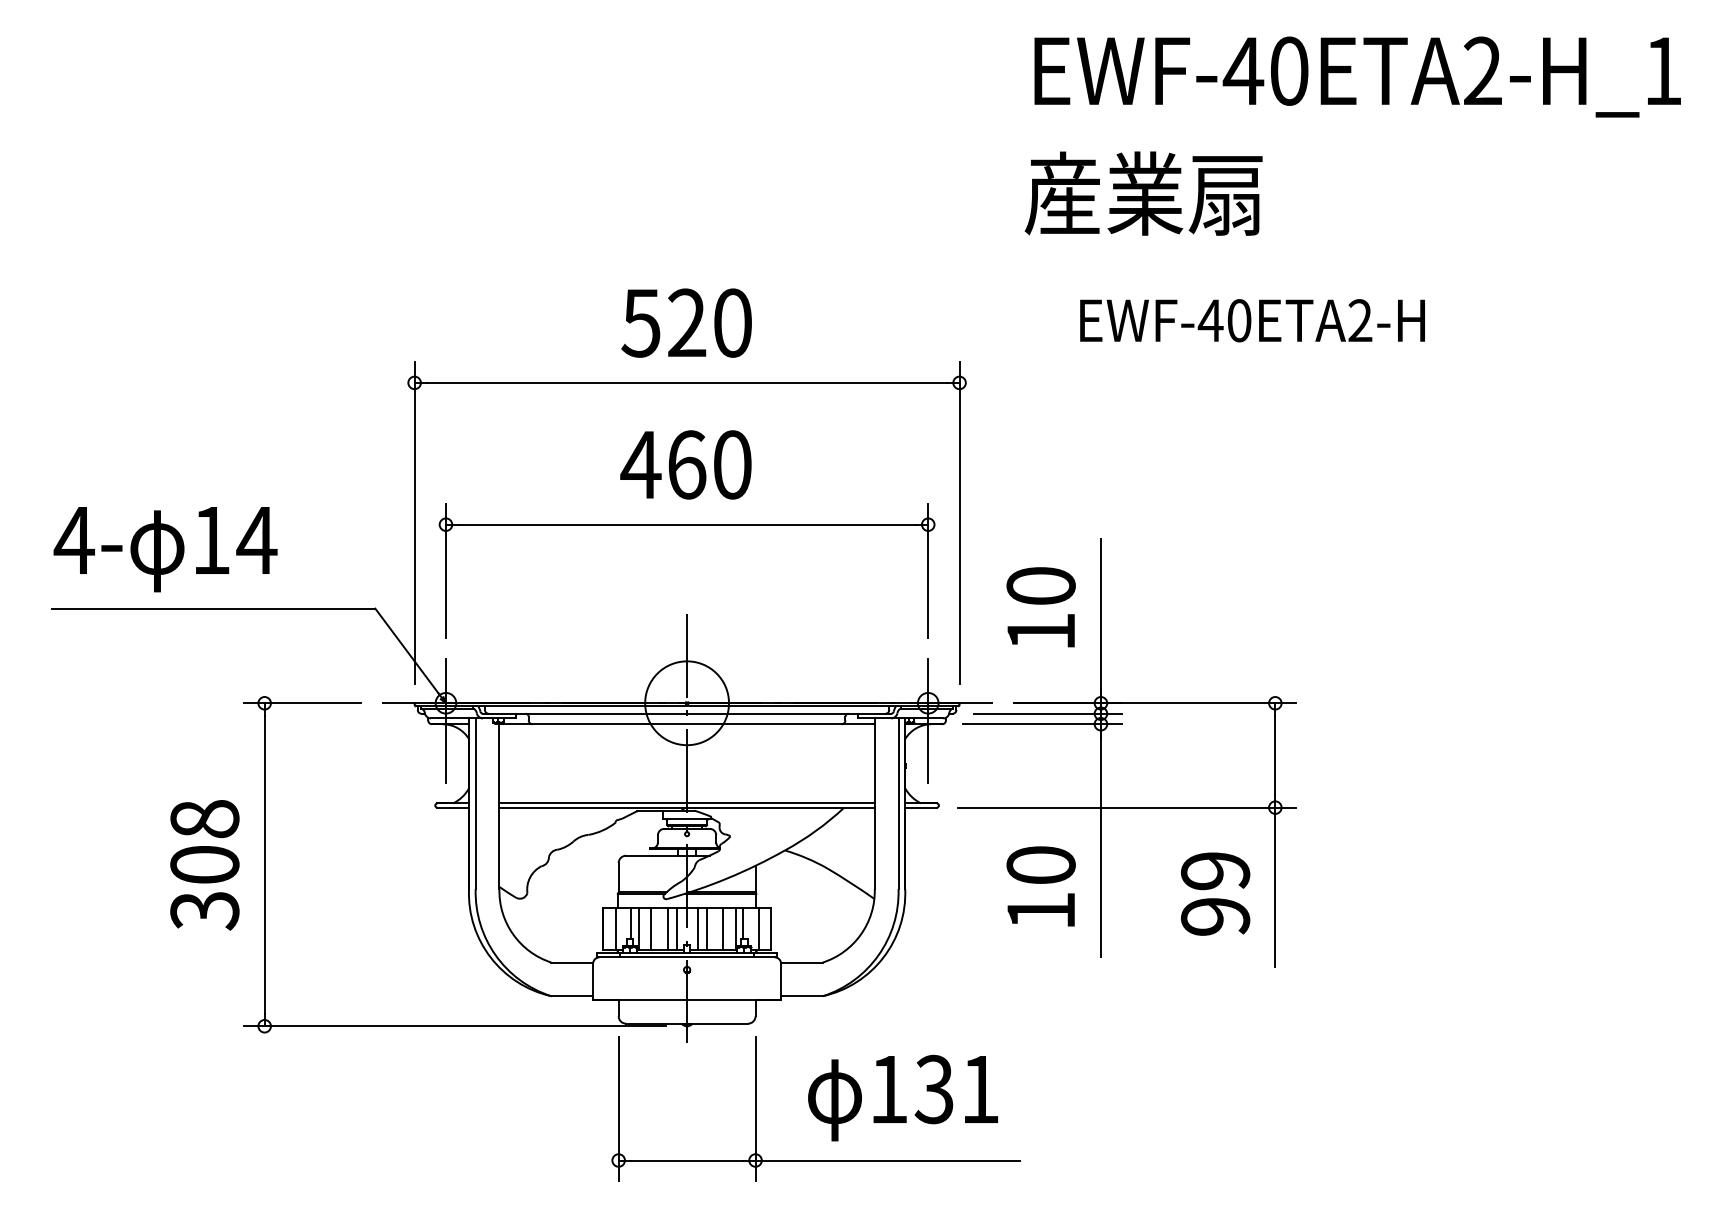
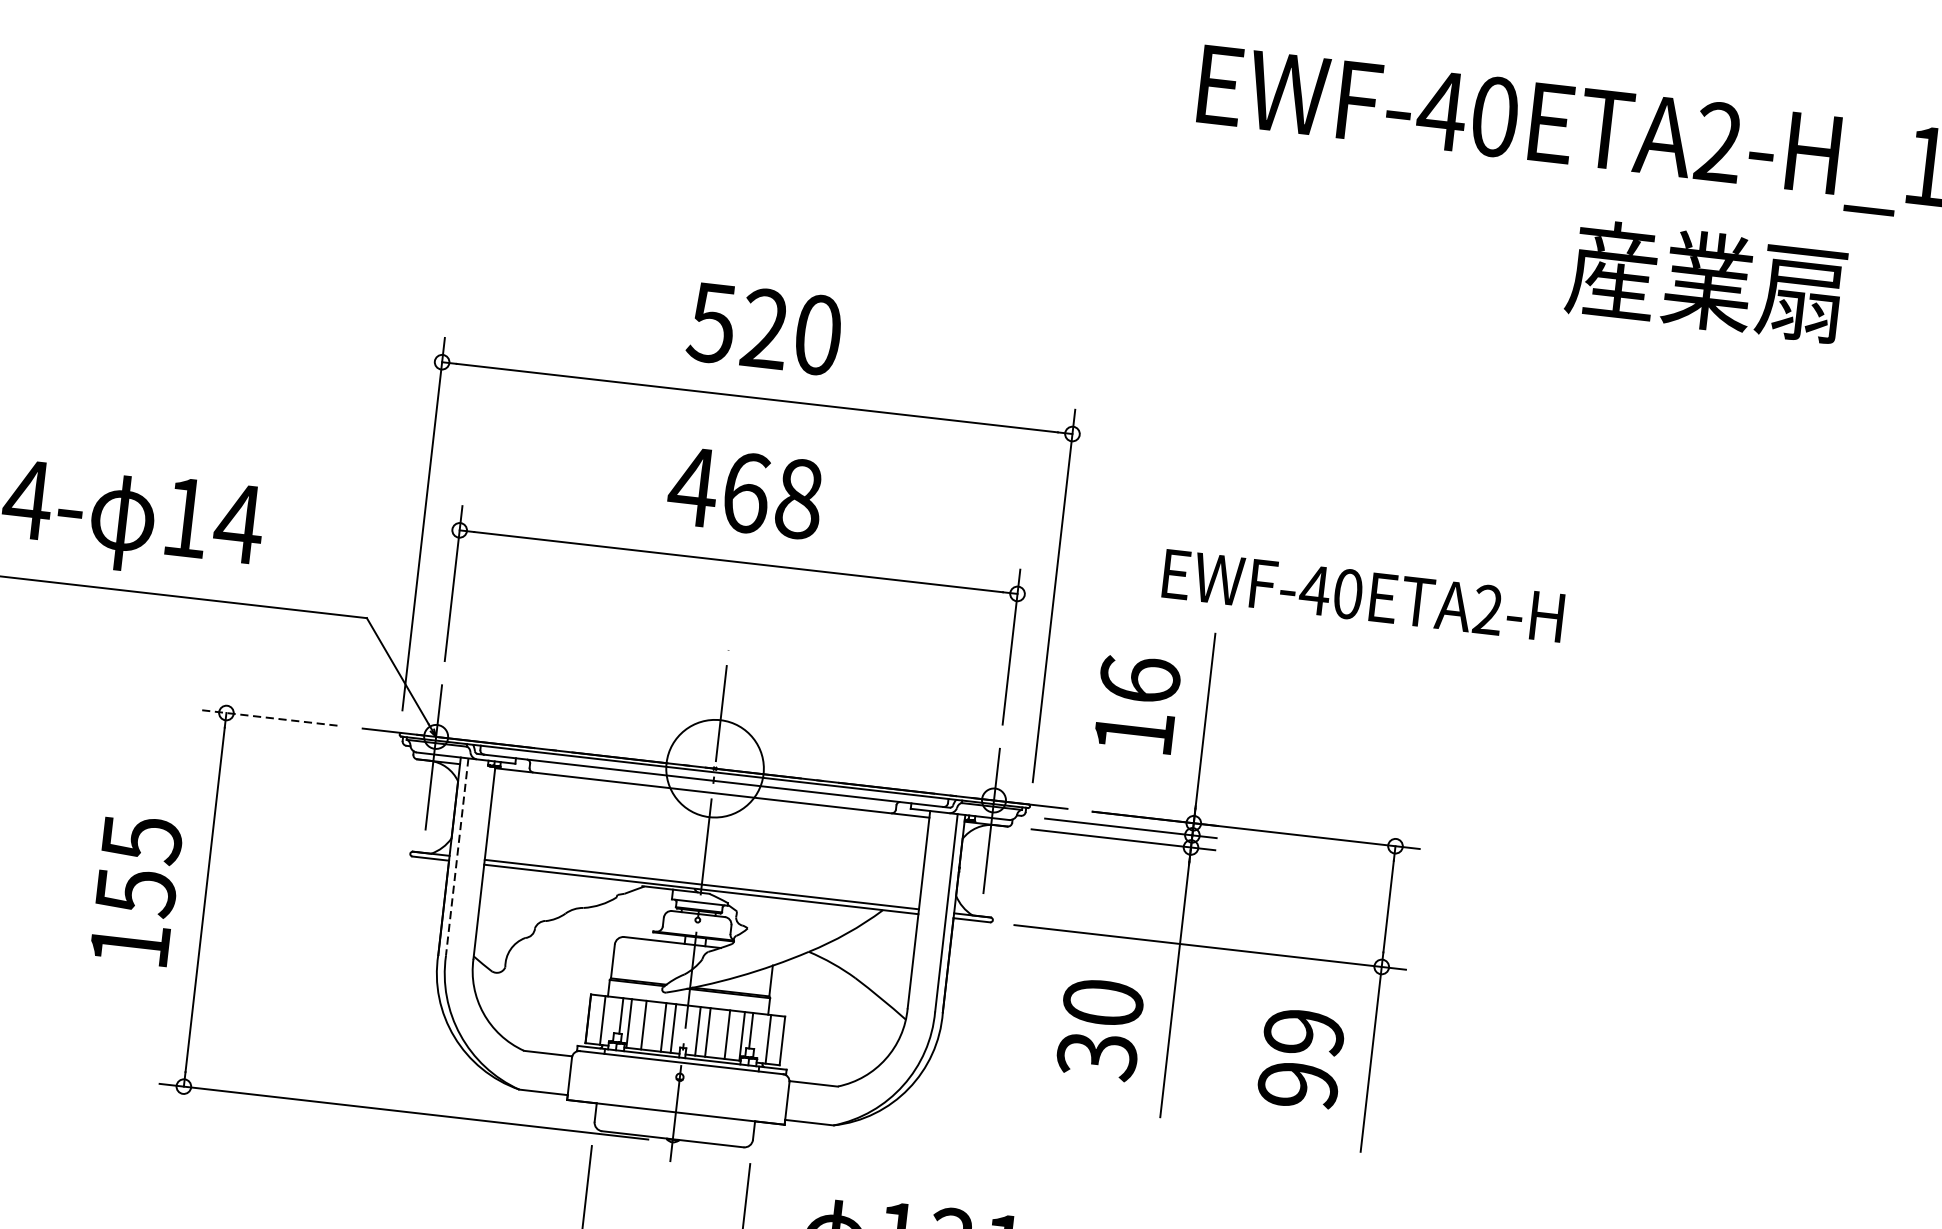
text: (1143, 193) -> (1706, 280), moved
text: (1252, 320) -> (1363, 595), moved
text: (732, 464) -> (799, 498), 460 -> 468
text: (1040, 585) -> (1139, 679), 10 -> 16
line: (301, 703) -> (269, 718), solid -> dashed
line: (475, 804) -> (456, 857), solid -> dashed
text: (204, 865) -> (135, 892), 308 -> 155
text: (1040, 911) -> (1096, 1056), 10 -> 30

